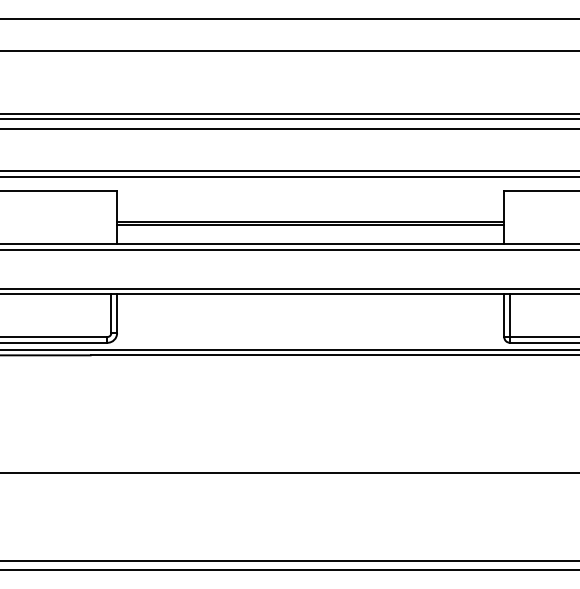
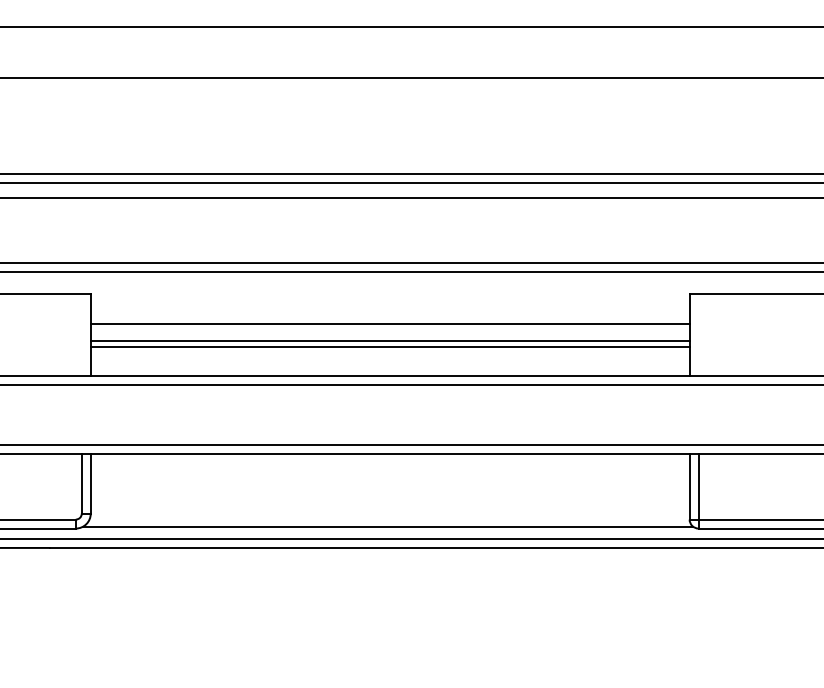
line: (310, 210) -> (389, 323), added
line: (309, 341) -> (388, 526), added

